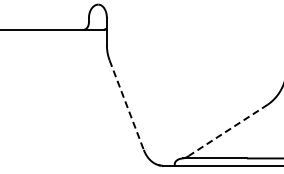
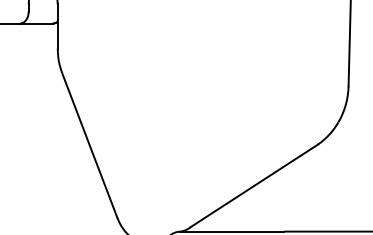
line: (126, 105) -> (89, 145), dashed -> solid
line: (227, 130) -> (252, 186), dashed -> solid

